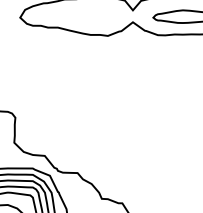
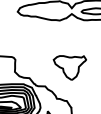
part: (128, 133) -> (69, 67), added

